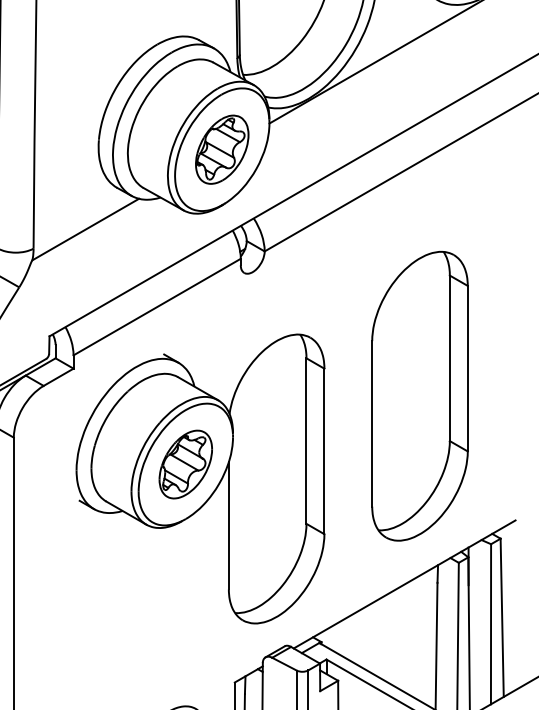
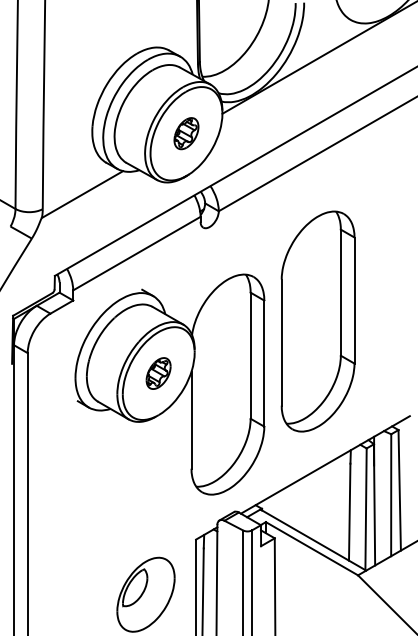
part: (222, 149) -> (186, 133), size x0.6
part: (419, 396) -> (317, 321), moved
part: (185, 464) -> (158, 373), size x0.6

